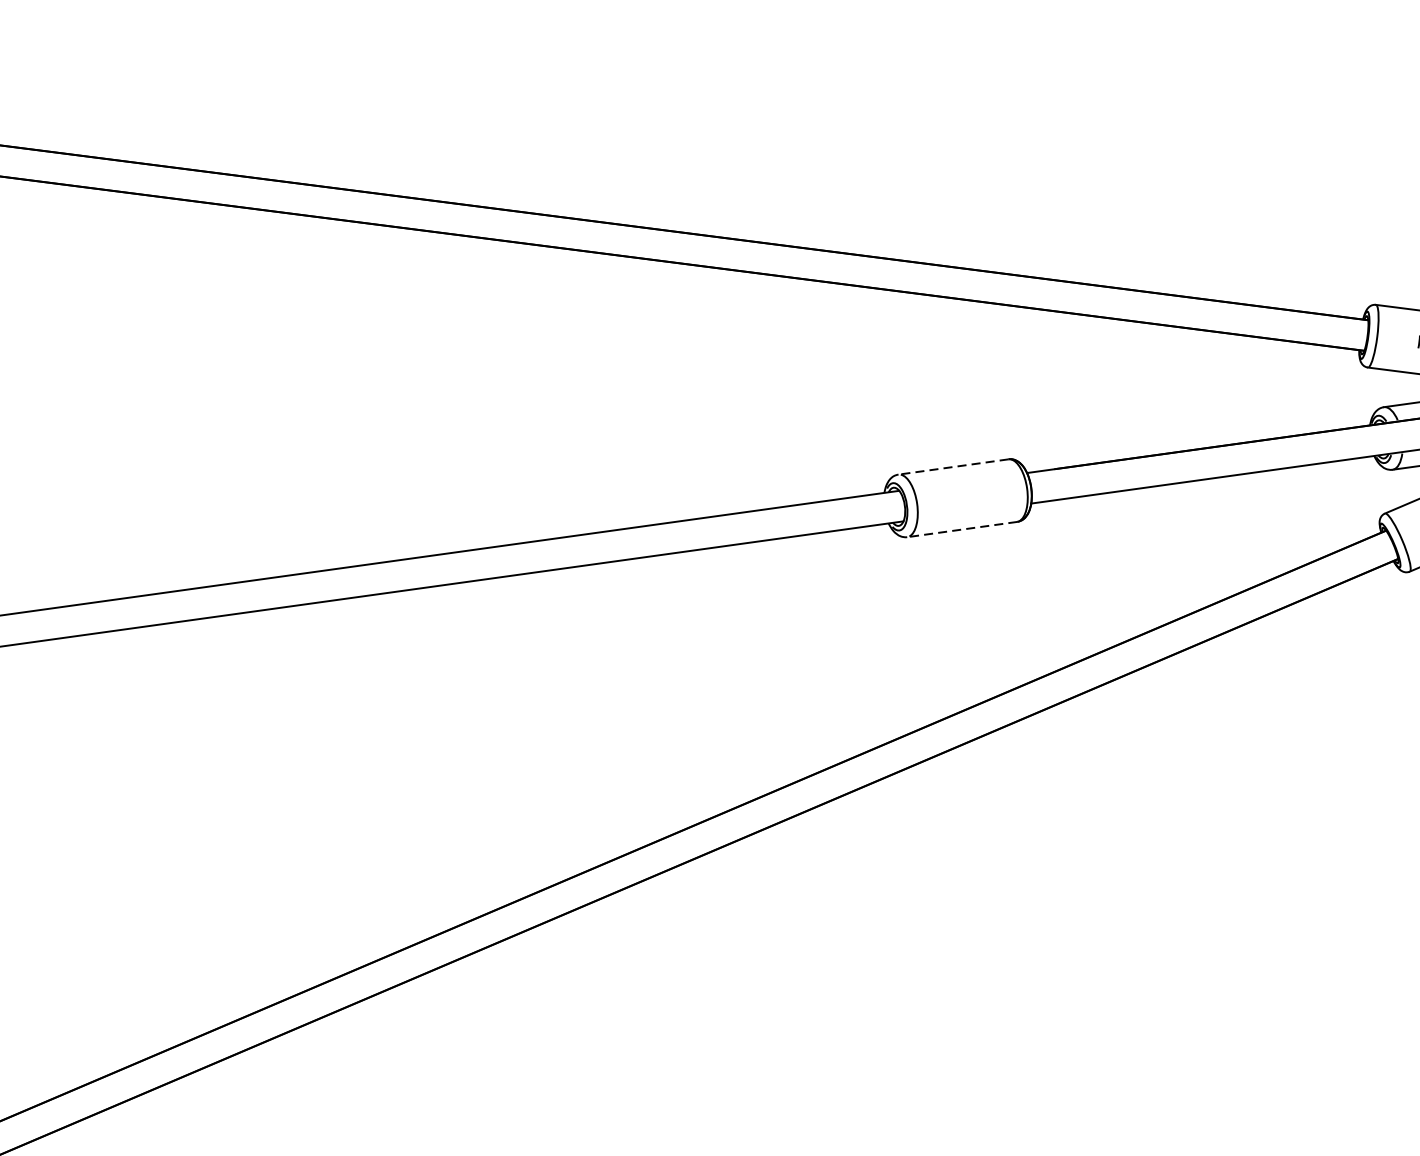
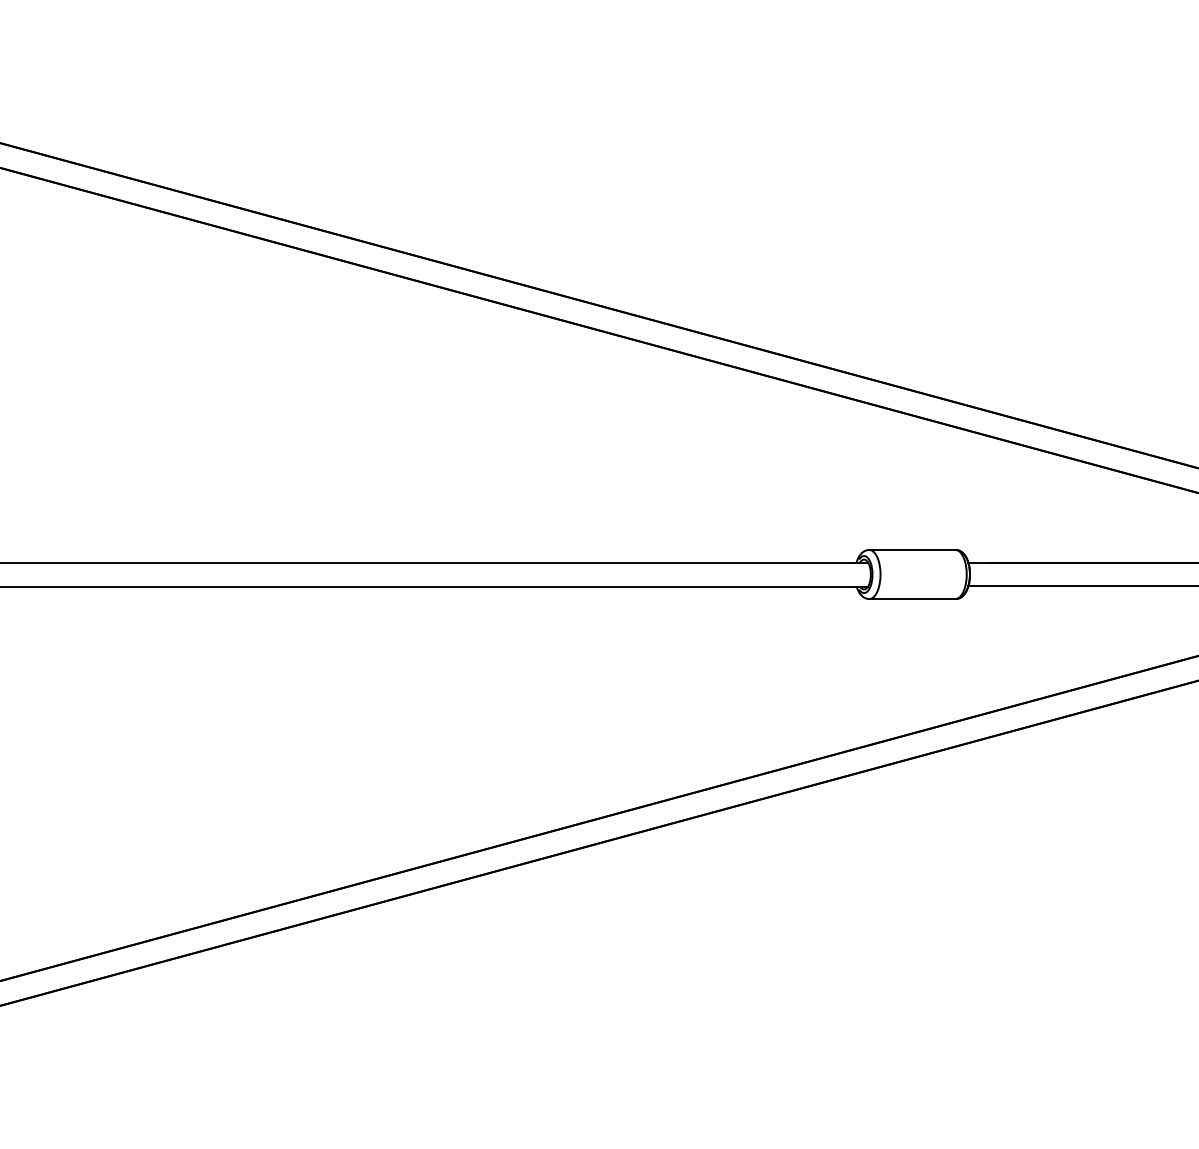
line: (952, 467) -> (911, 550), dashed -> solid
line: (961, 530) -> (911, 599), dashed -> solid

